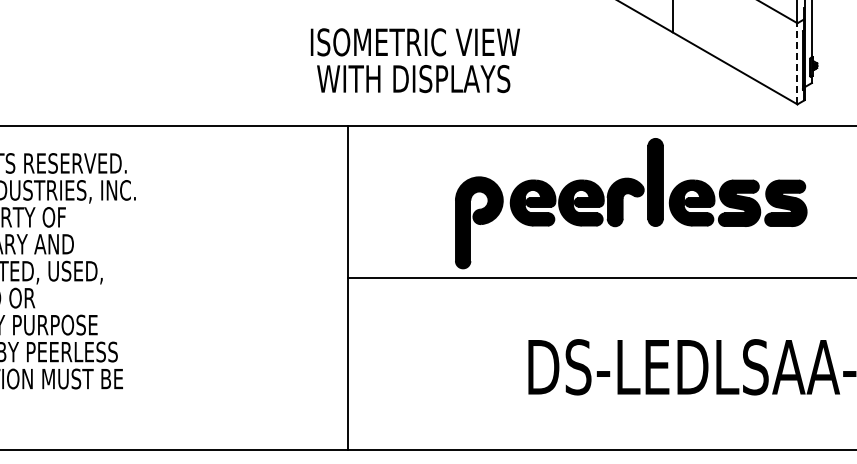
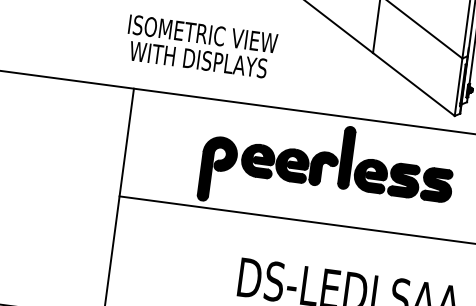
text: (414, 60) -> (200, 46), moved
line: (797, 63) -> (458, 86), dashed -> solid

